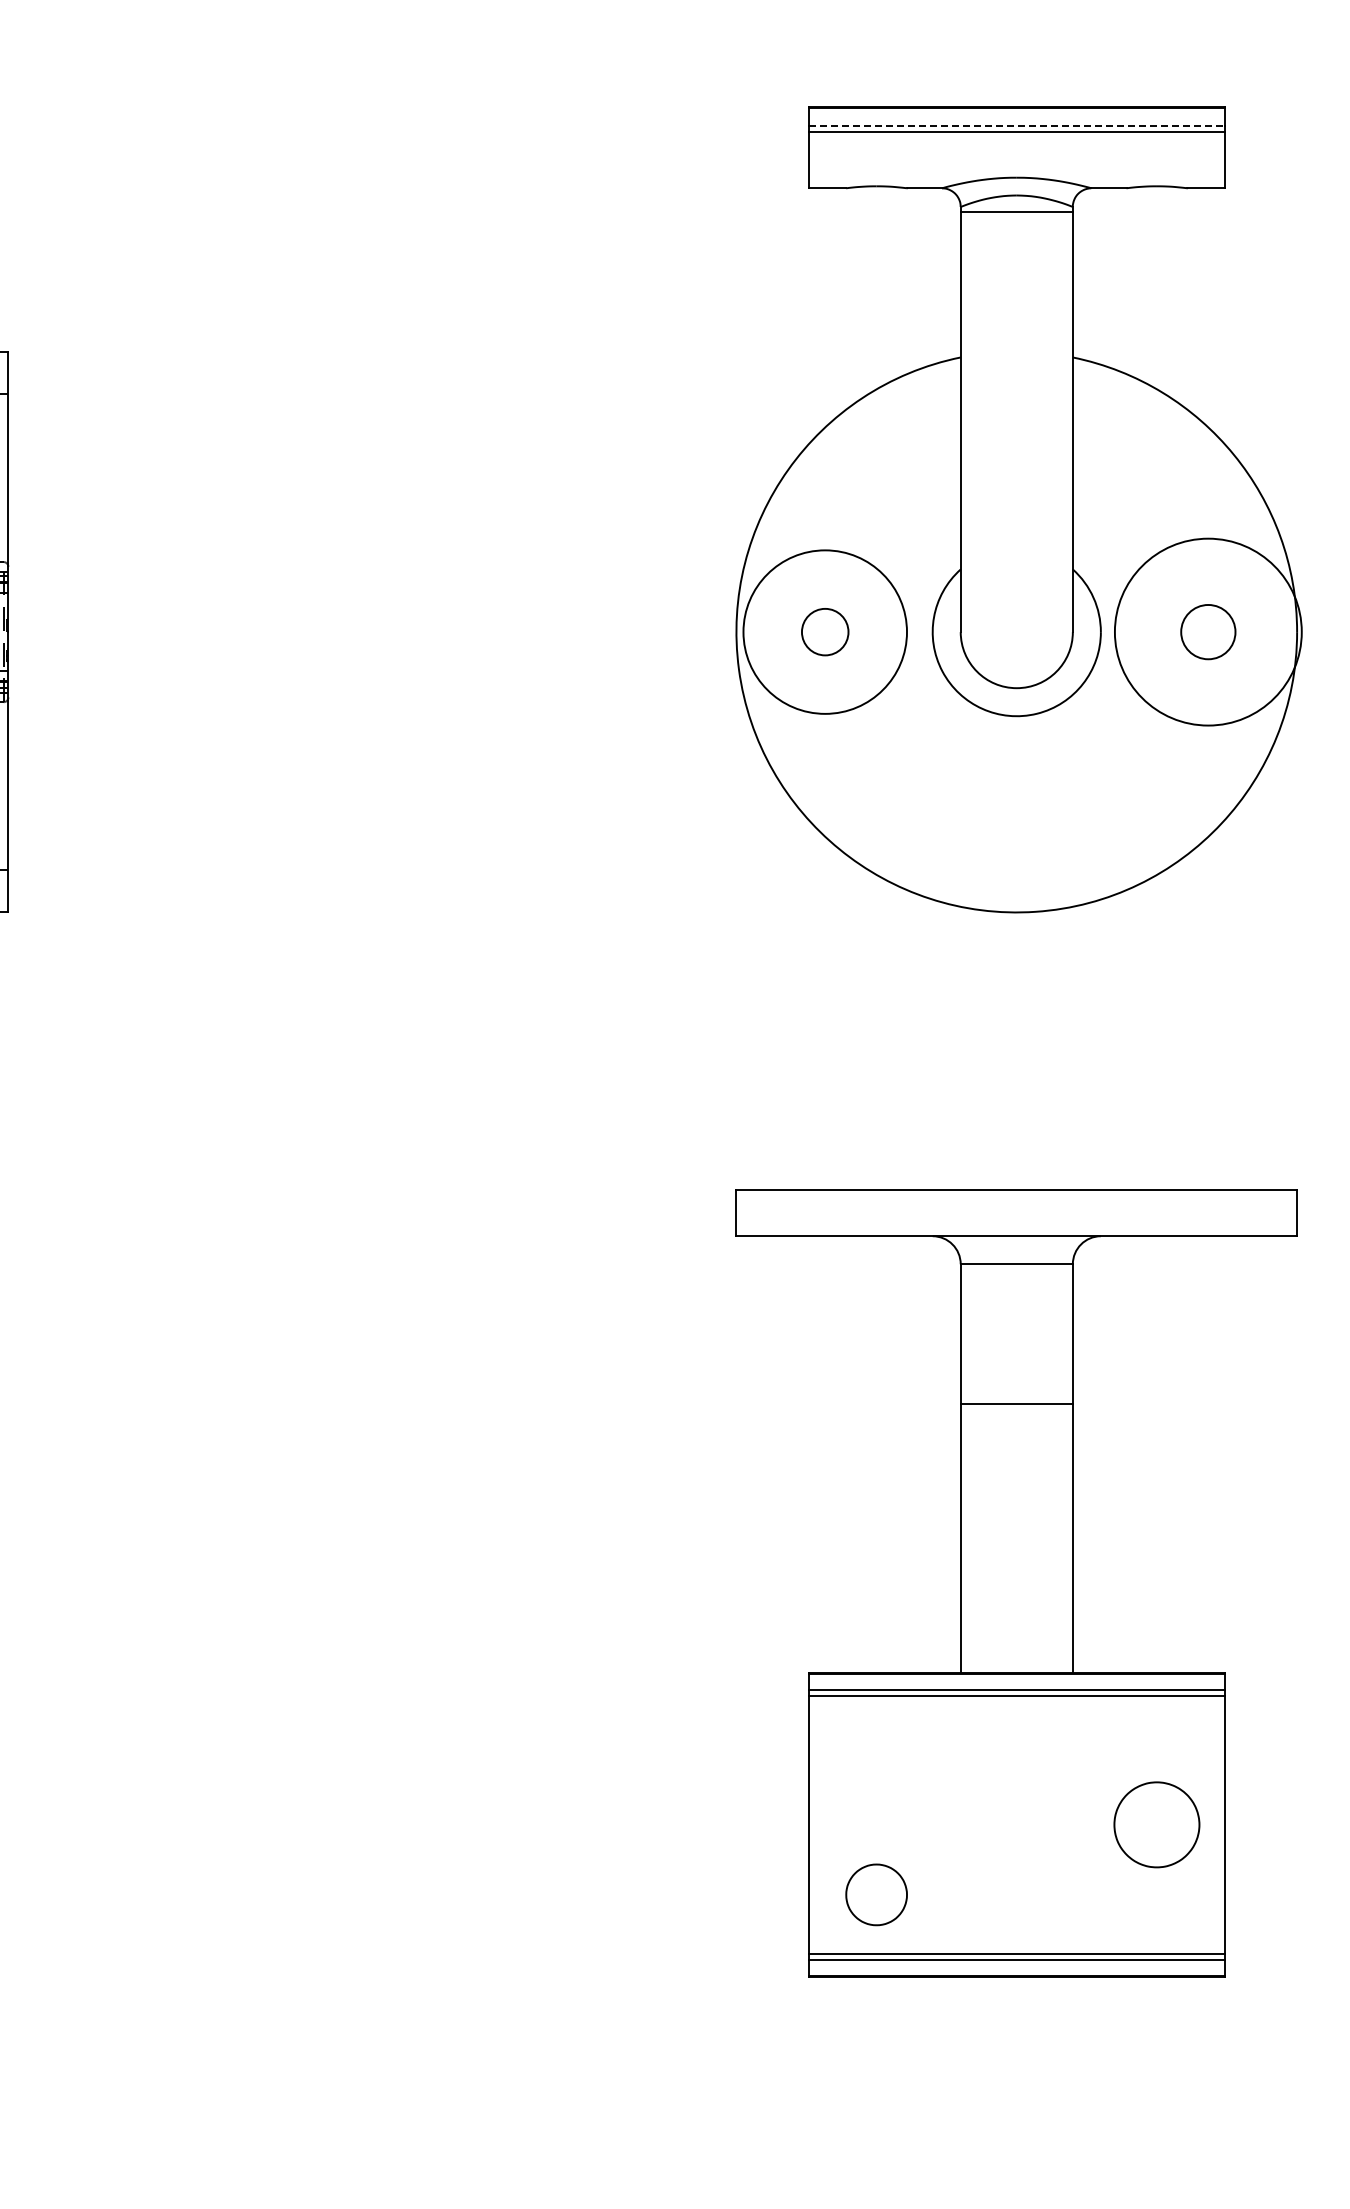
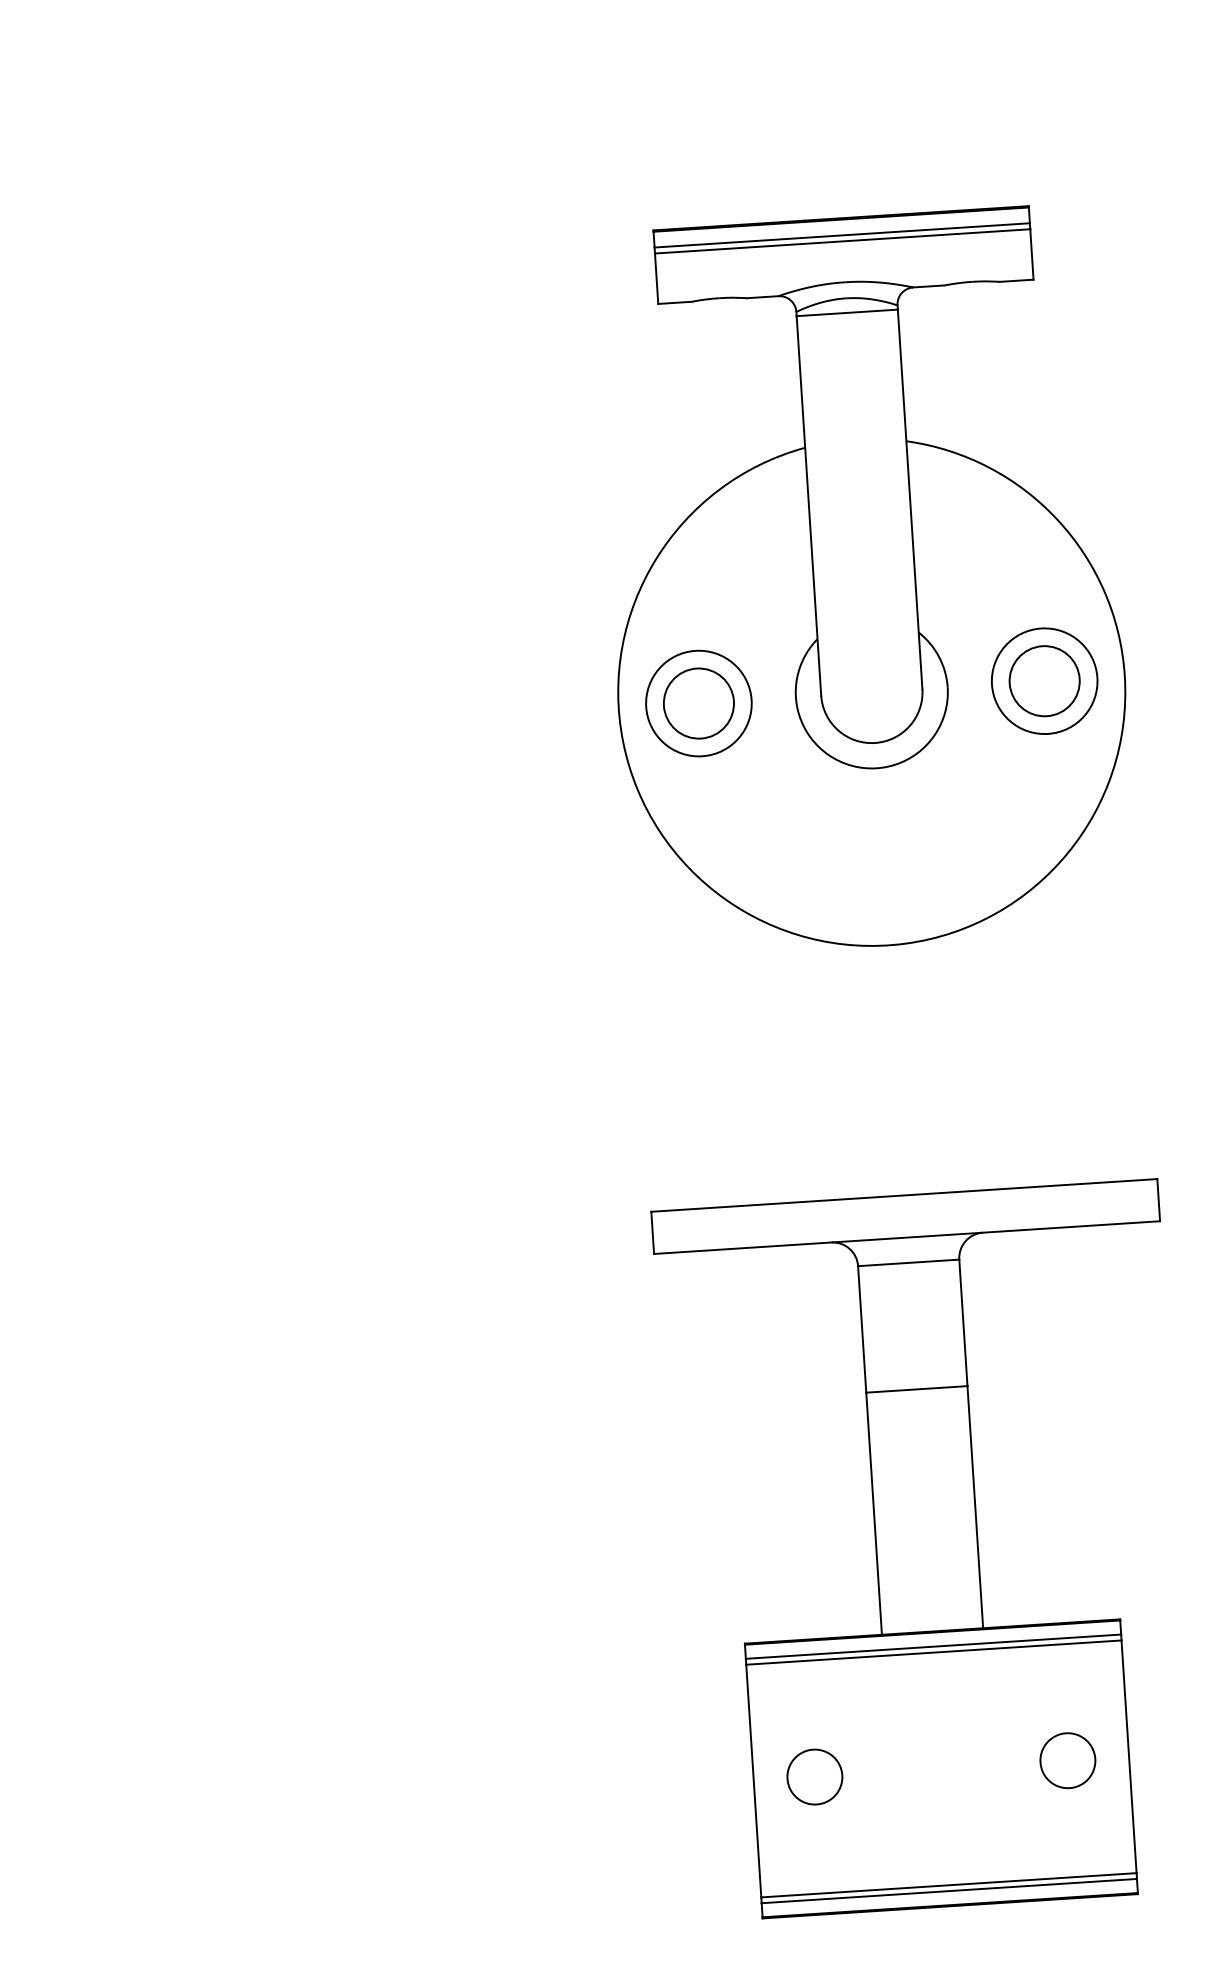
line: (1016, 125) -> (841, 235), dashed -> solid
circle: (824, 631) -> (698, 703), size x0.71
circle: (825, 631) -> (699, 702), size x1.67
circle: (1207, 631) -> (1043, 680), size x0.62
circle: (1208, 631) -> (1044, 680), size x1.43
part: (1156, 1824) -> (1067, 1760), size x0.71
part: (876, 1894) -> (814, 1776), moved

